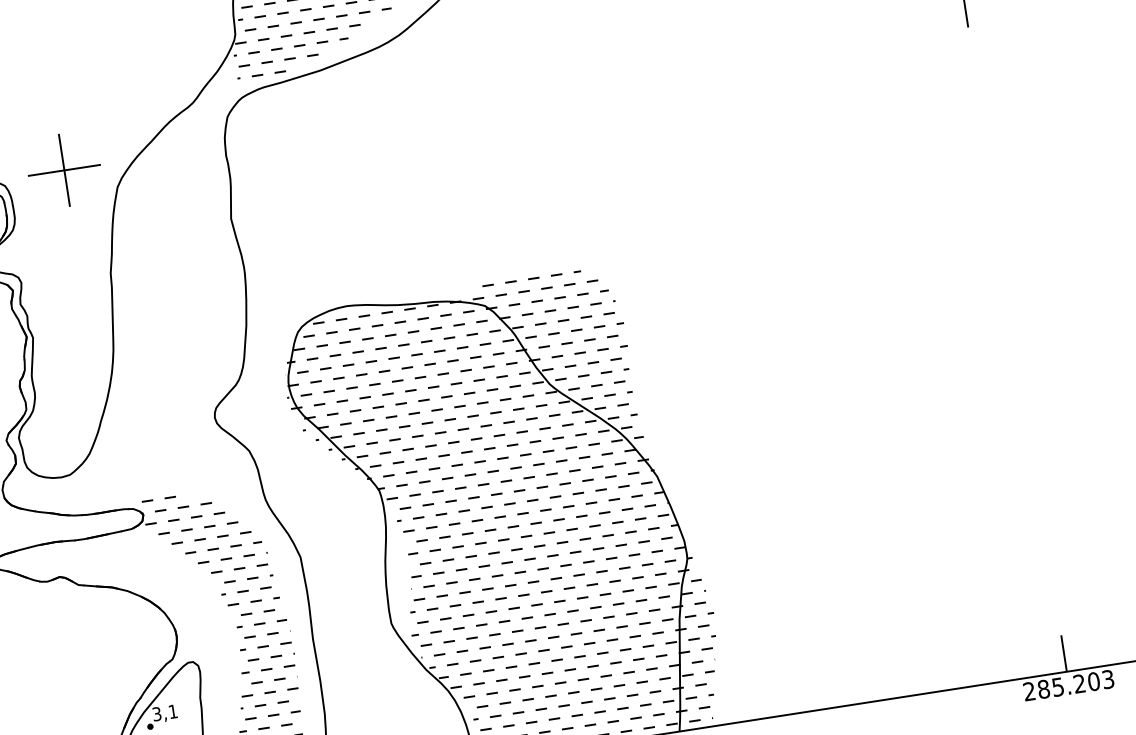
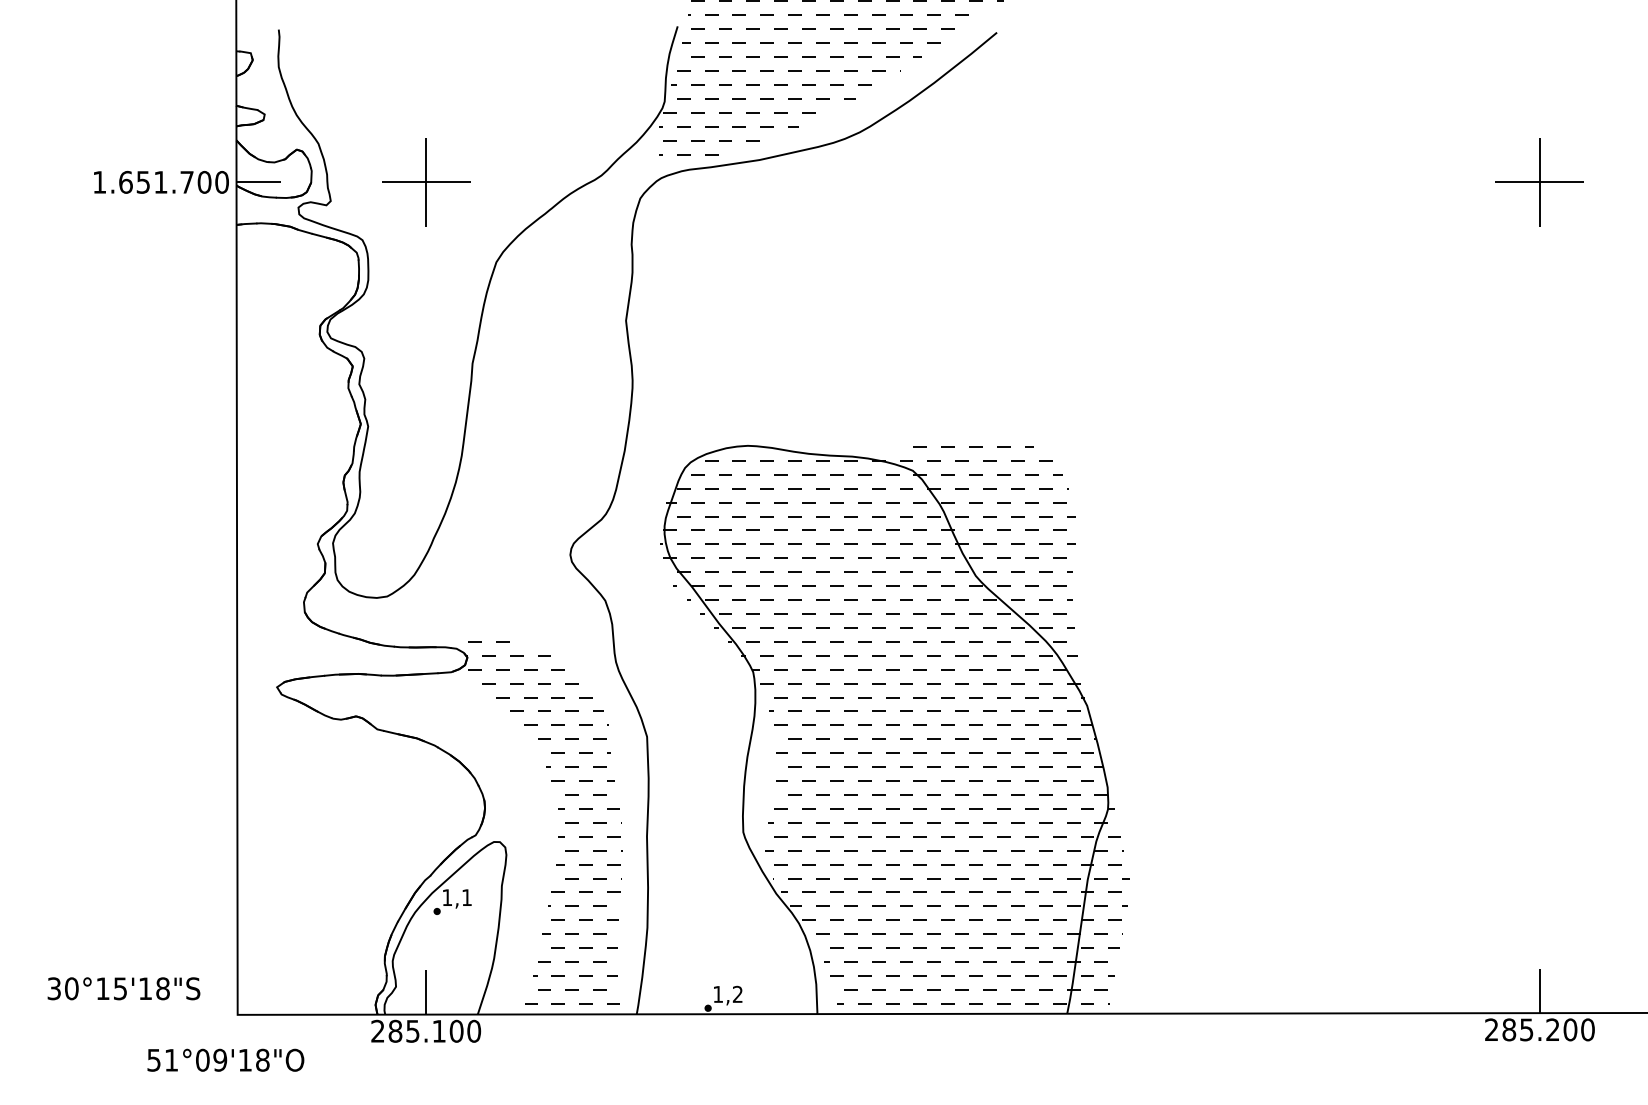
part: (64, 170) -> (426, 182), moved
text: (1107, 679) -> (1587, 1029), 285.203 -> 285.200
text: (157, 714) -> (447, 897), 3,1 -> 1,1

